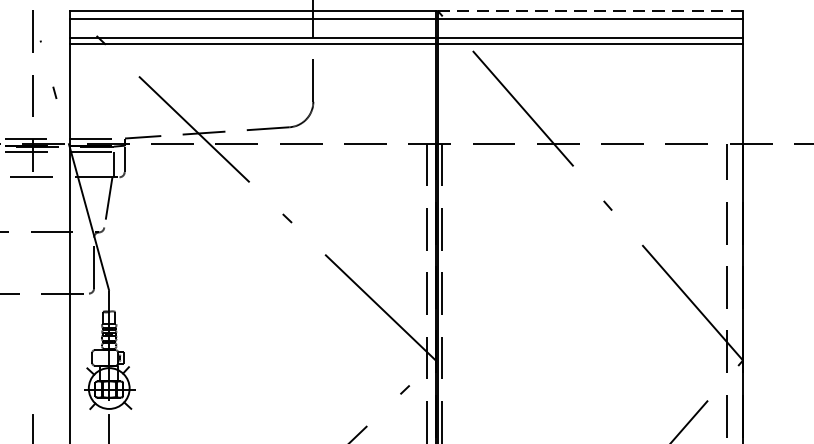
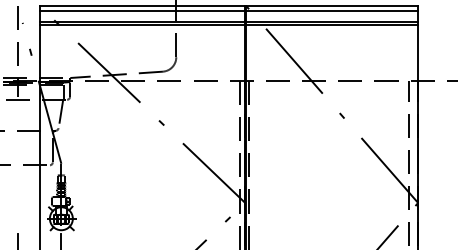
line: (590, 11) -> (332, 6), dashed -> solid

